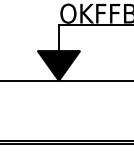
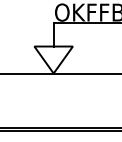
fill: (58, 65) -> (53, 59), removed

